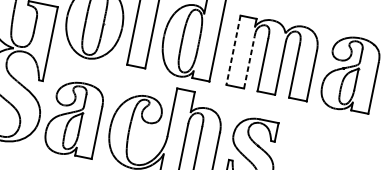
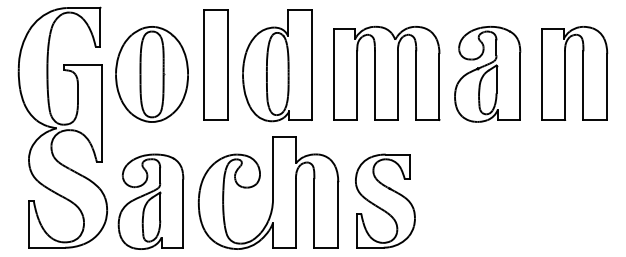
line: (233, 50) -> (334, 74), dashed -> solid
line: (249, 62) -> (357, 85), dashed -> solid

